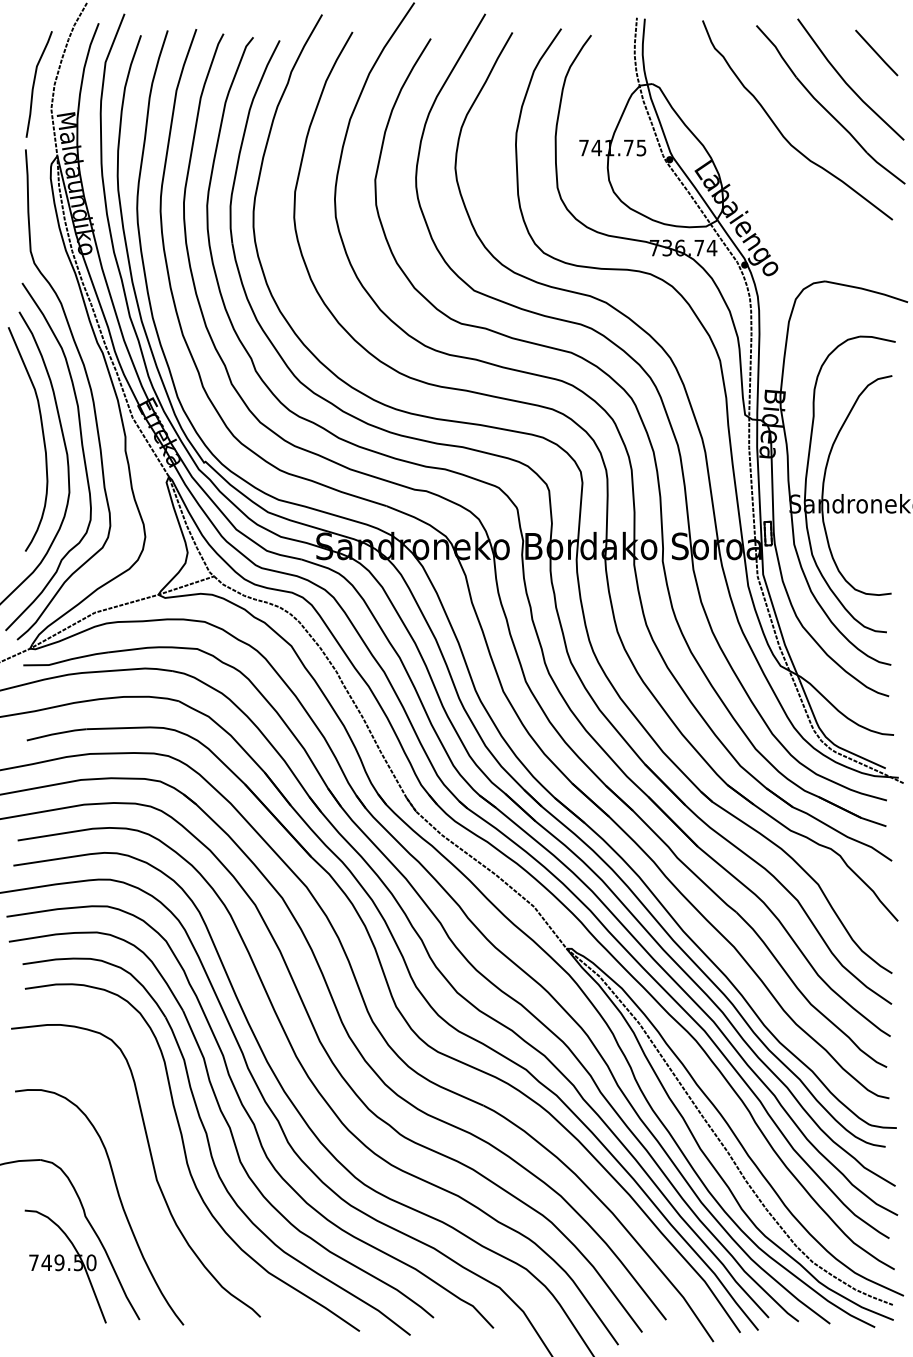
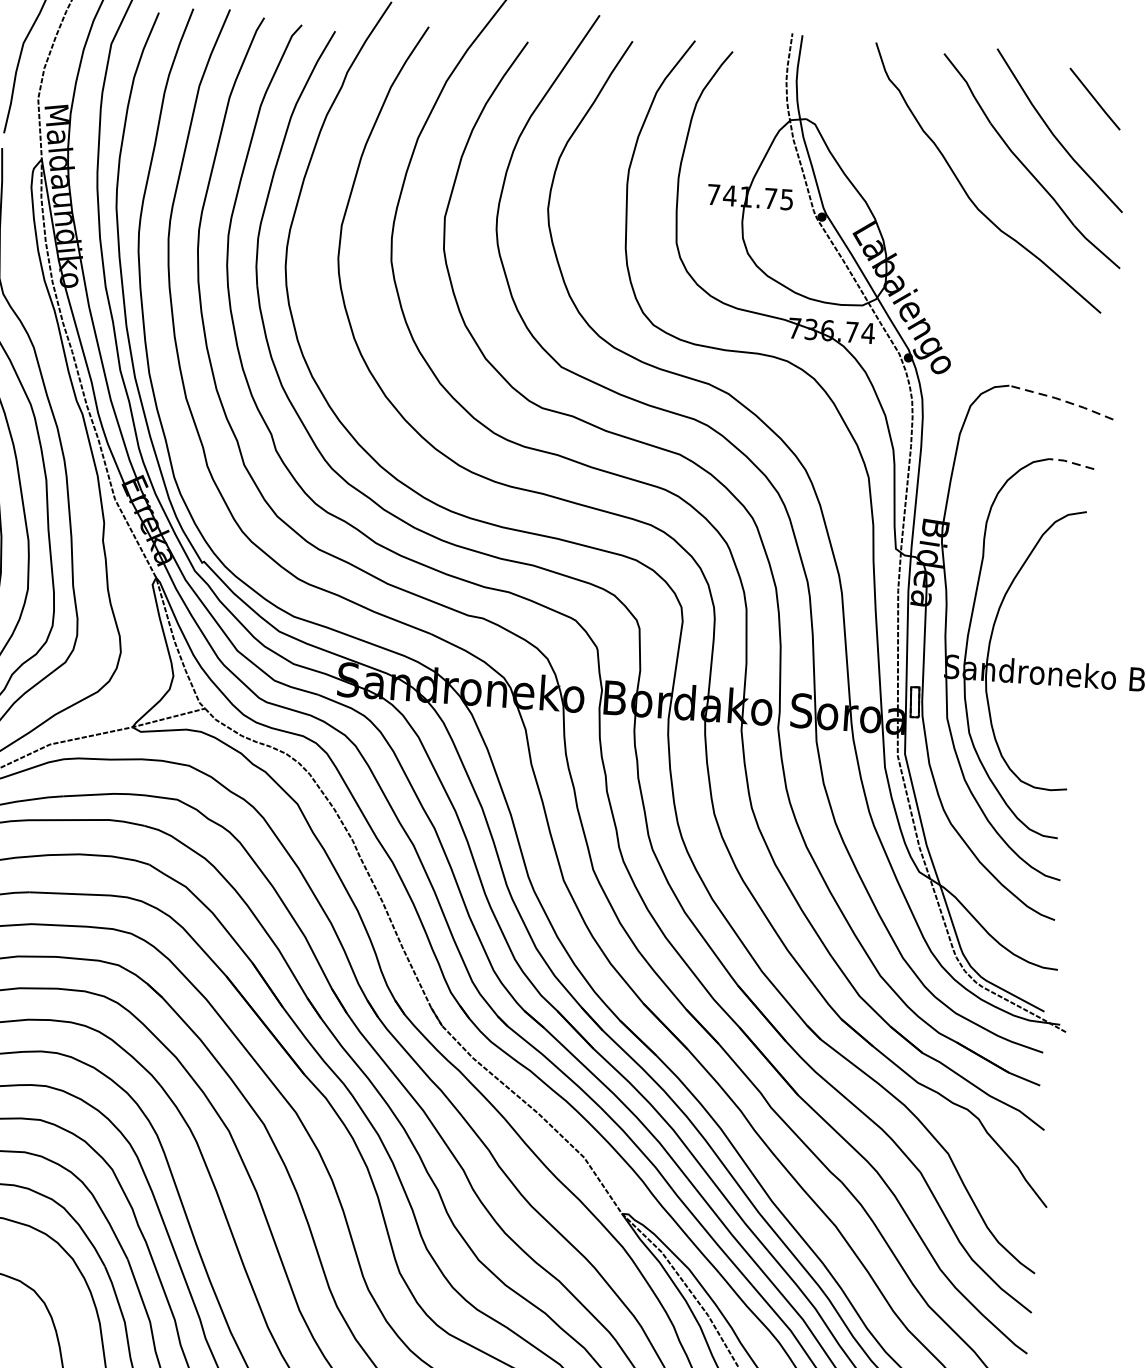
line: (866, 290) -> (1061, 400), solid -> dashed
line: (877, 338) -> (1071, 463), solid -> dashed

